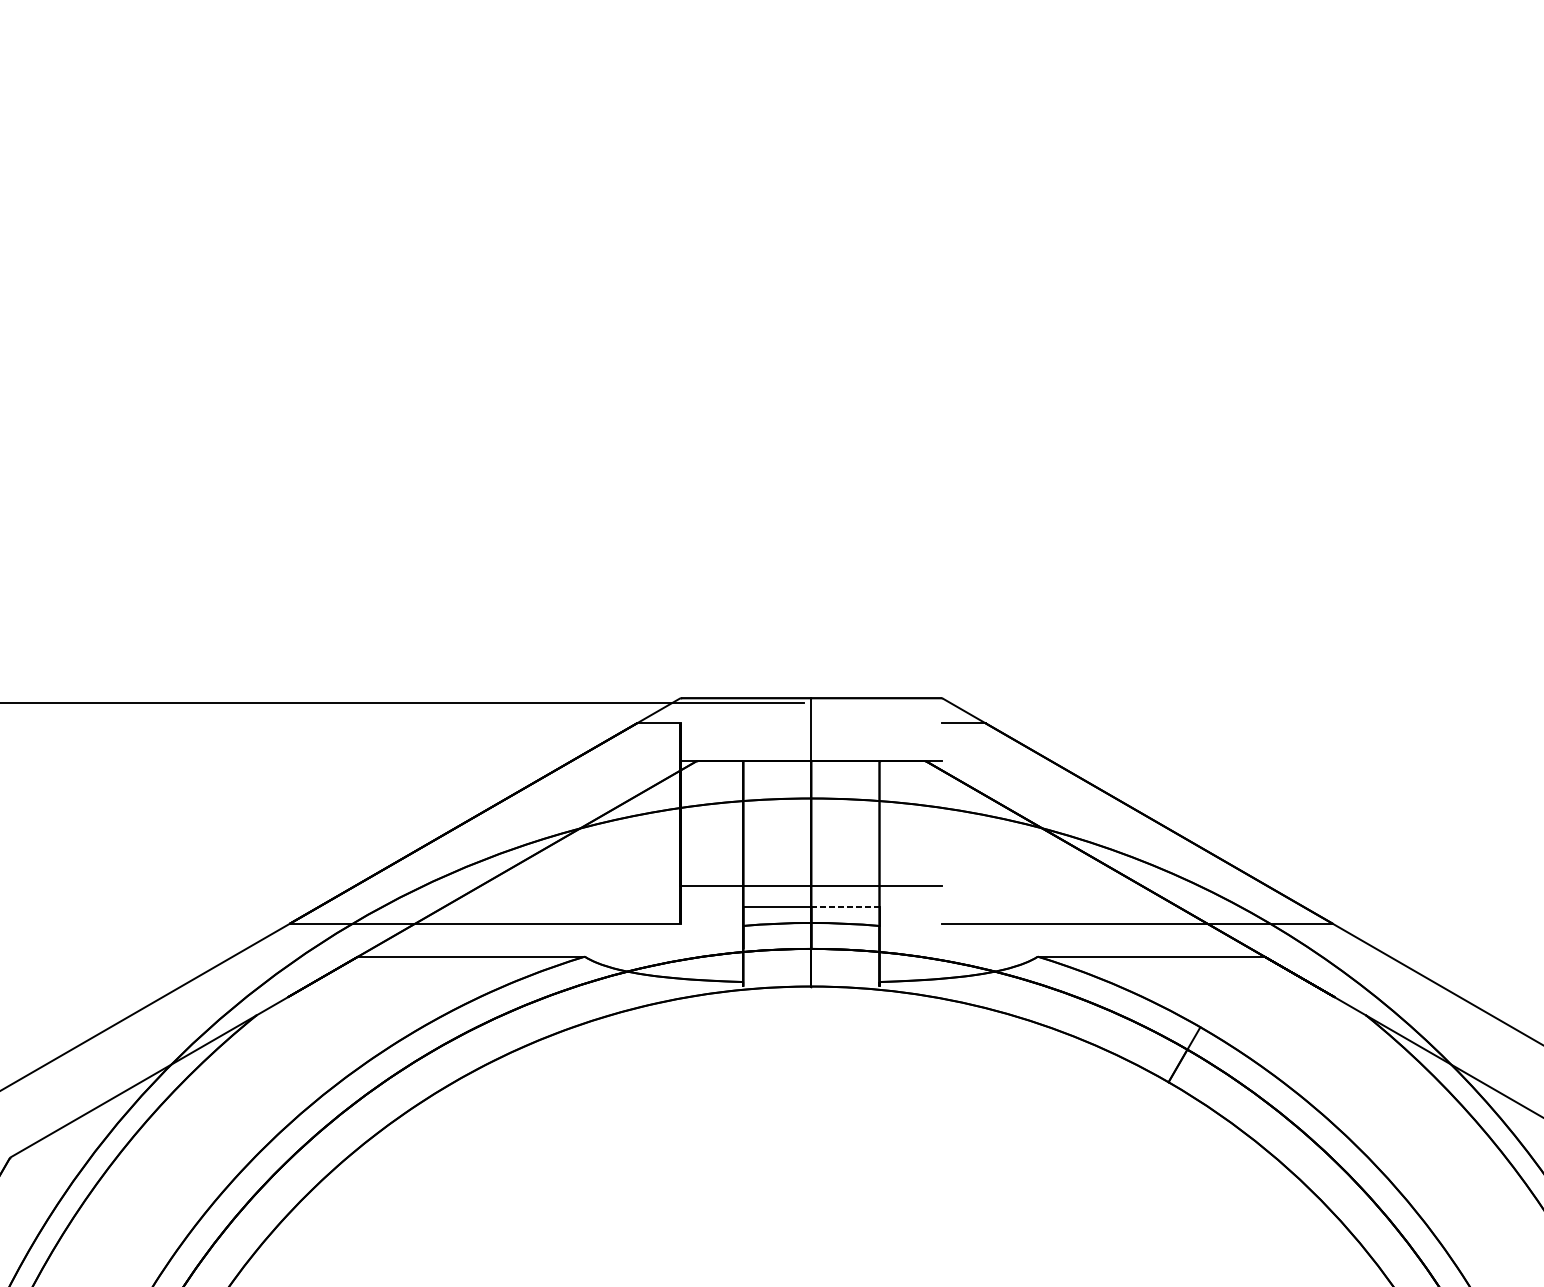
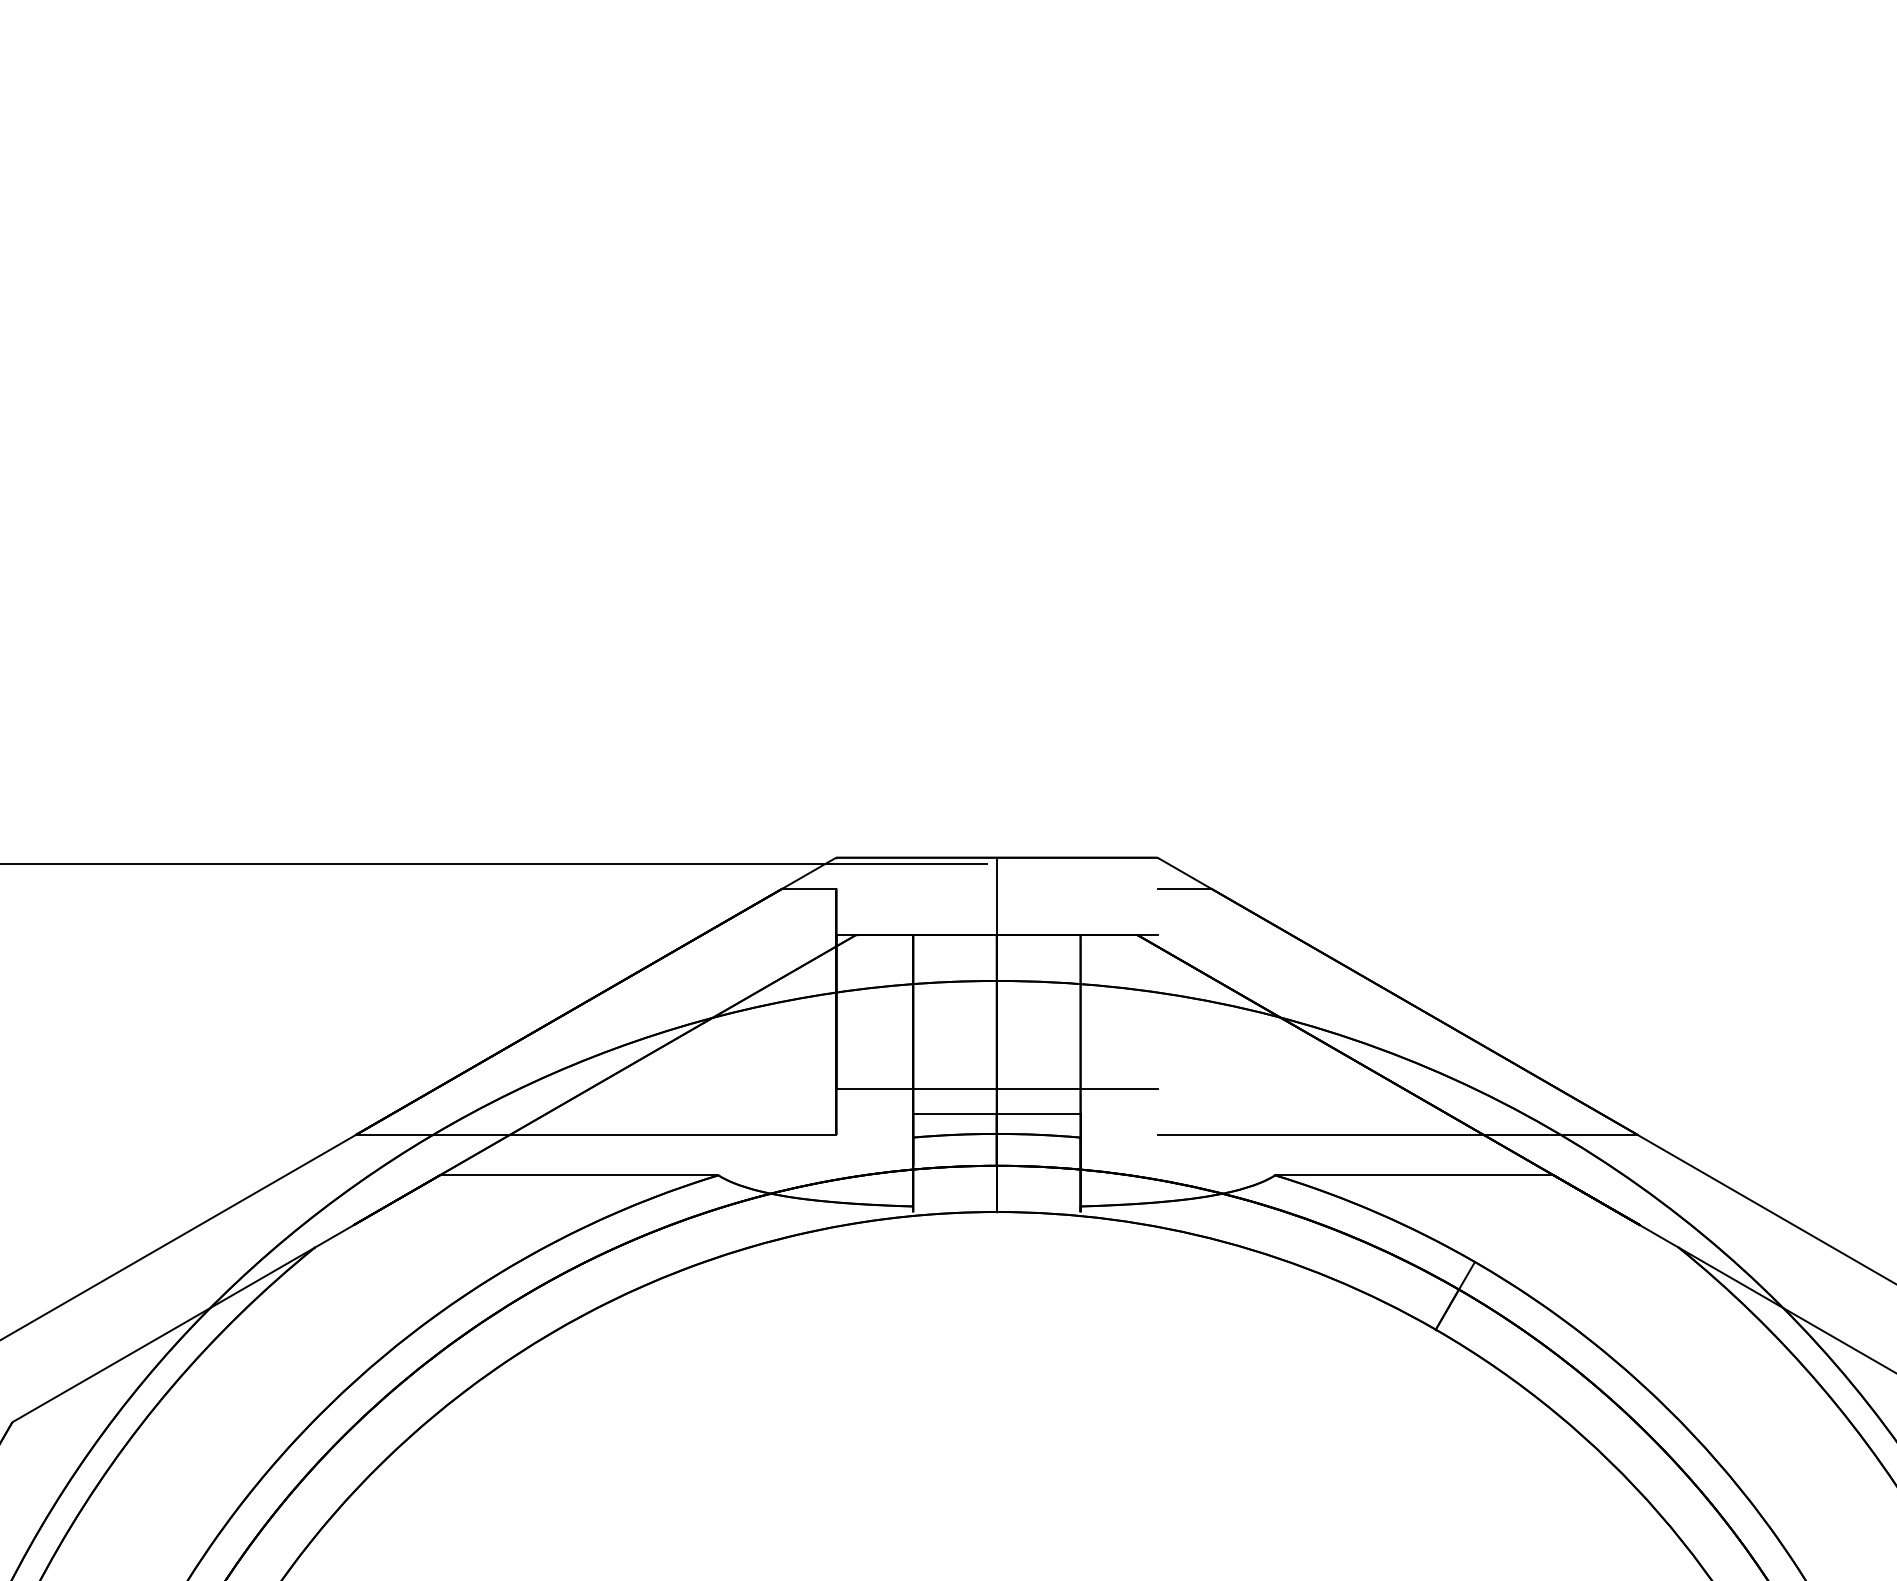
line: (845, 906) -> (1038, 1113), dashed -> solid

